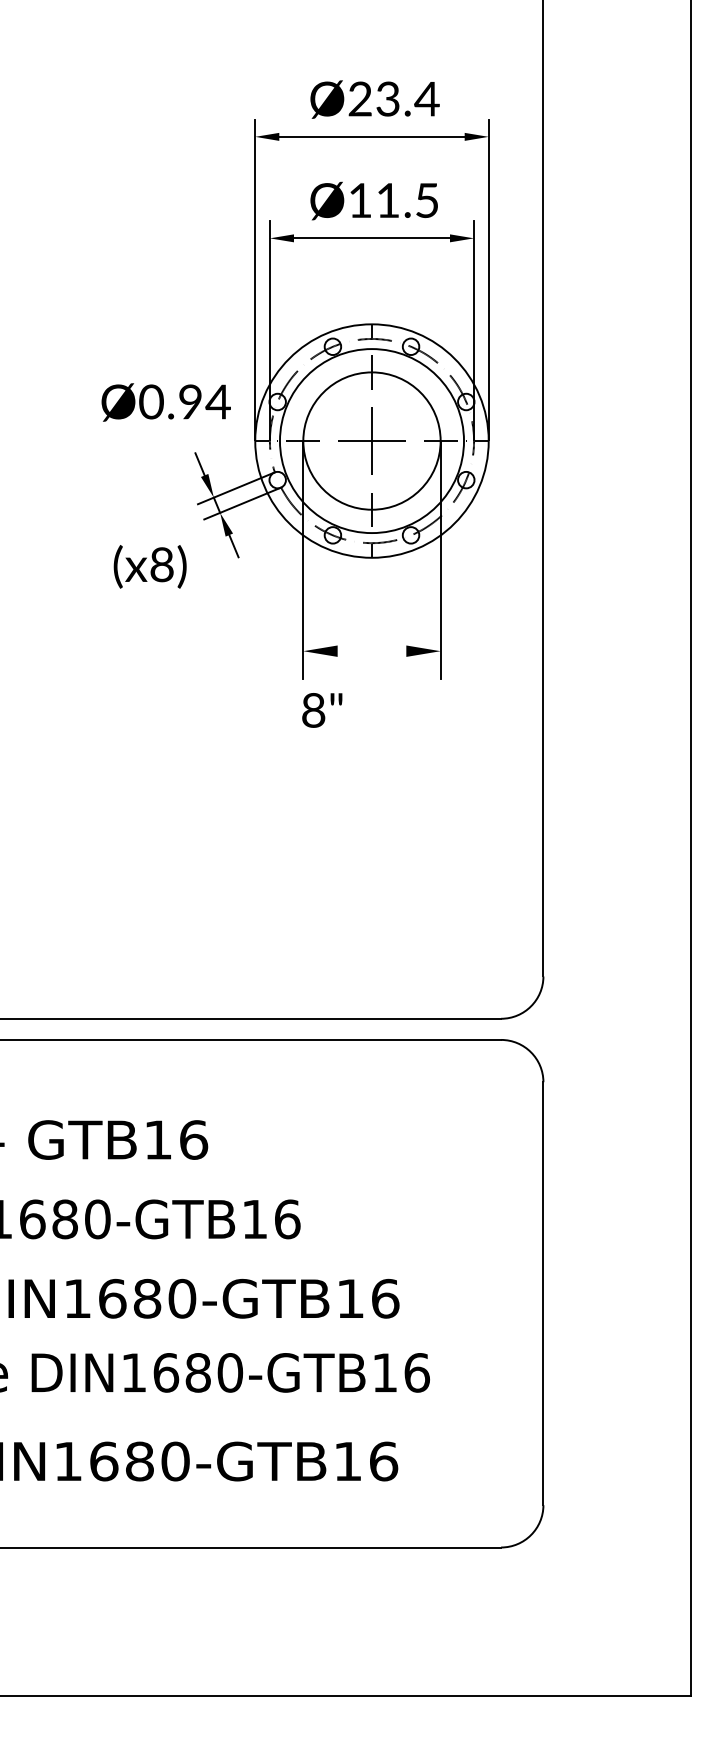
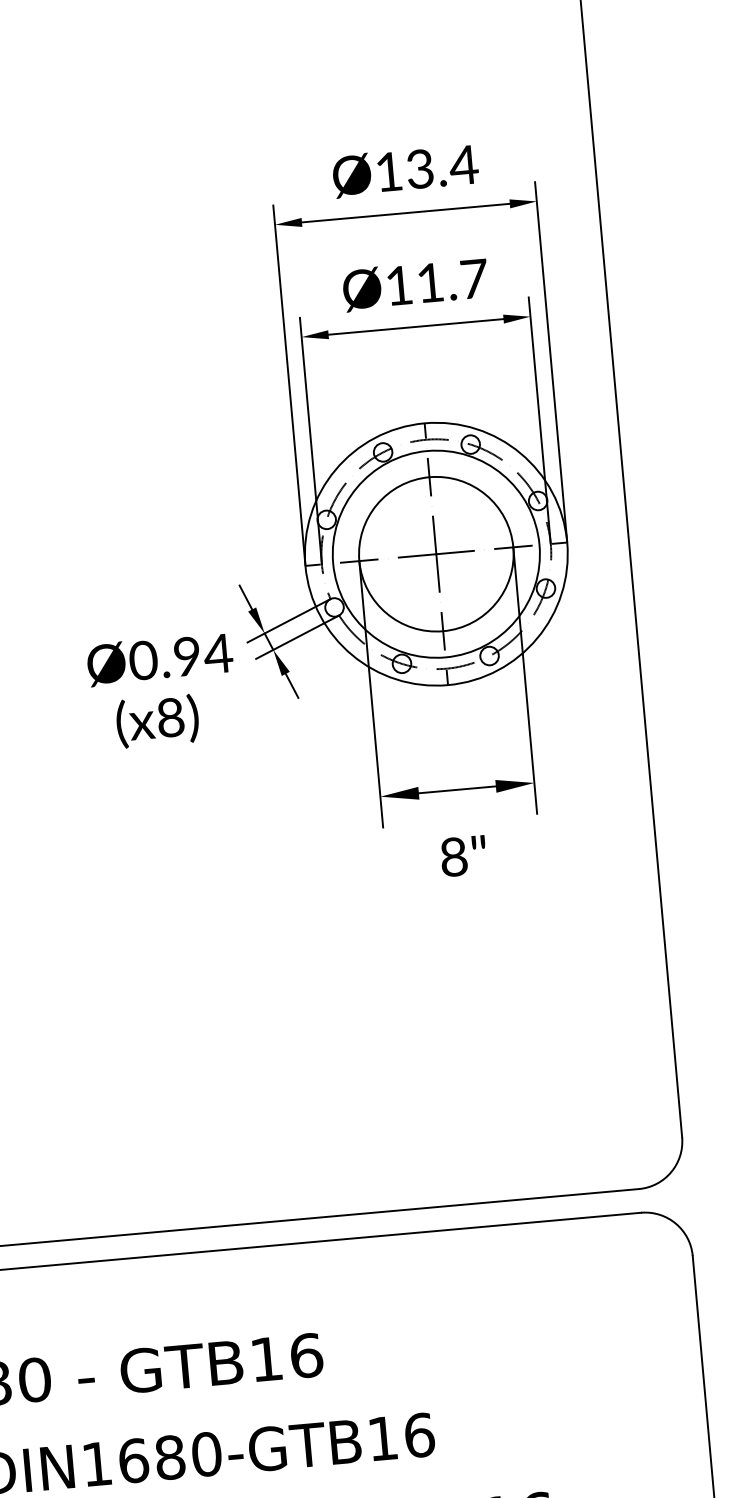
text: (359, 98) -> (388, 171), Ø23.4 -> Ø13.4
text: (427, 200) -> (474, 278), Ø11.5 -> Ø11.7
text: (165, 402) -> (159, 659), moved
text: (149, 566) -> (156, 720), moved
line: (371, 651) -> (456, 790), added
text: (322, 710) -> (463, 856), moved

